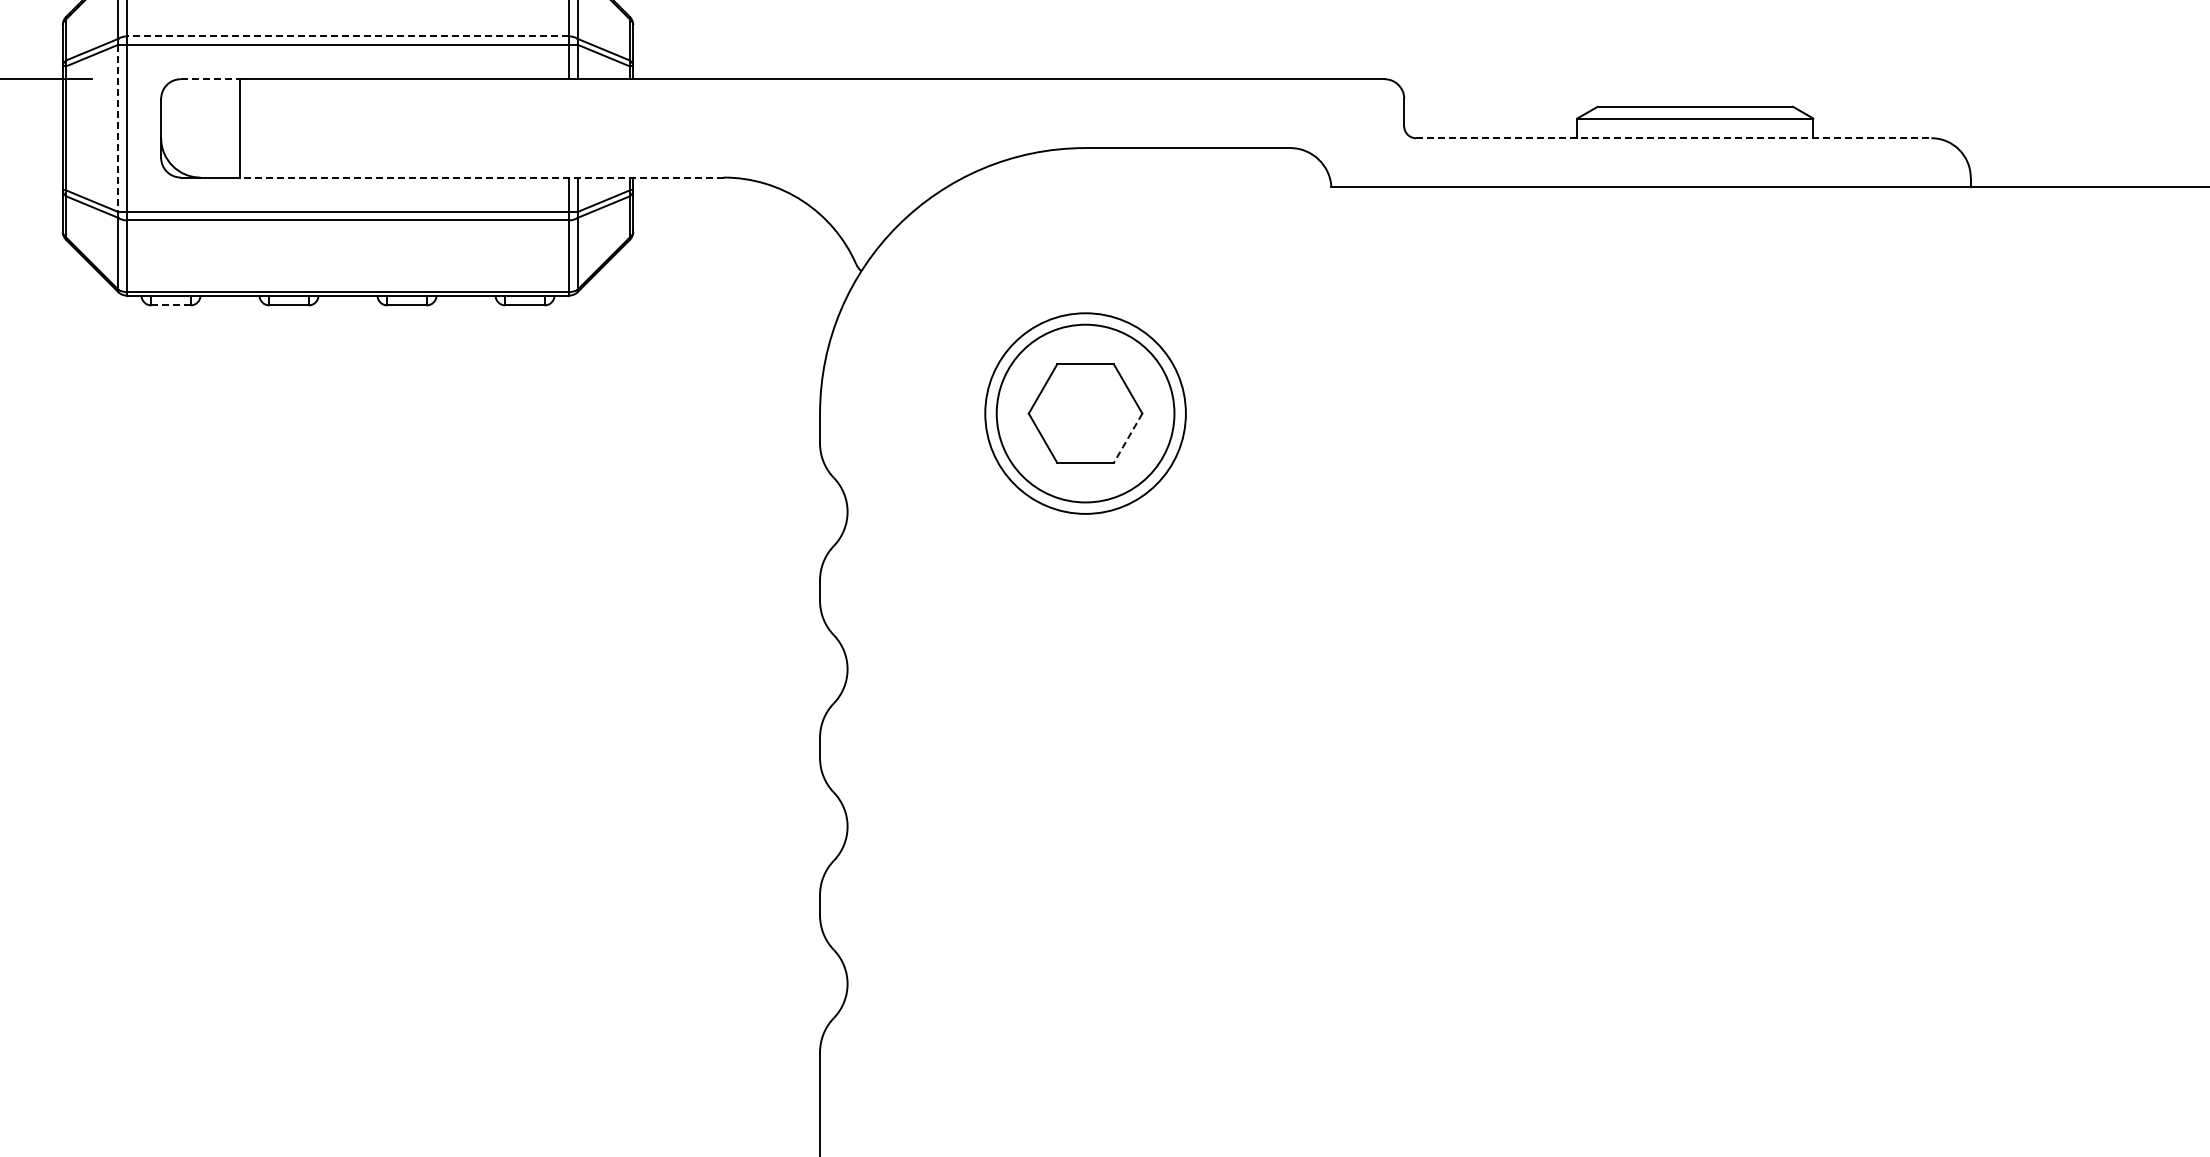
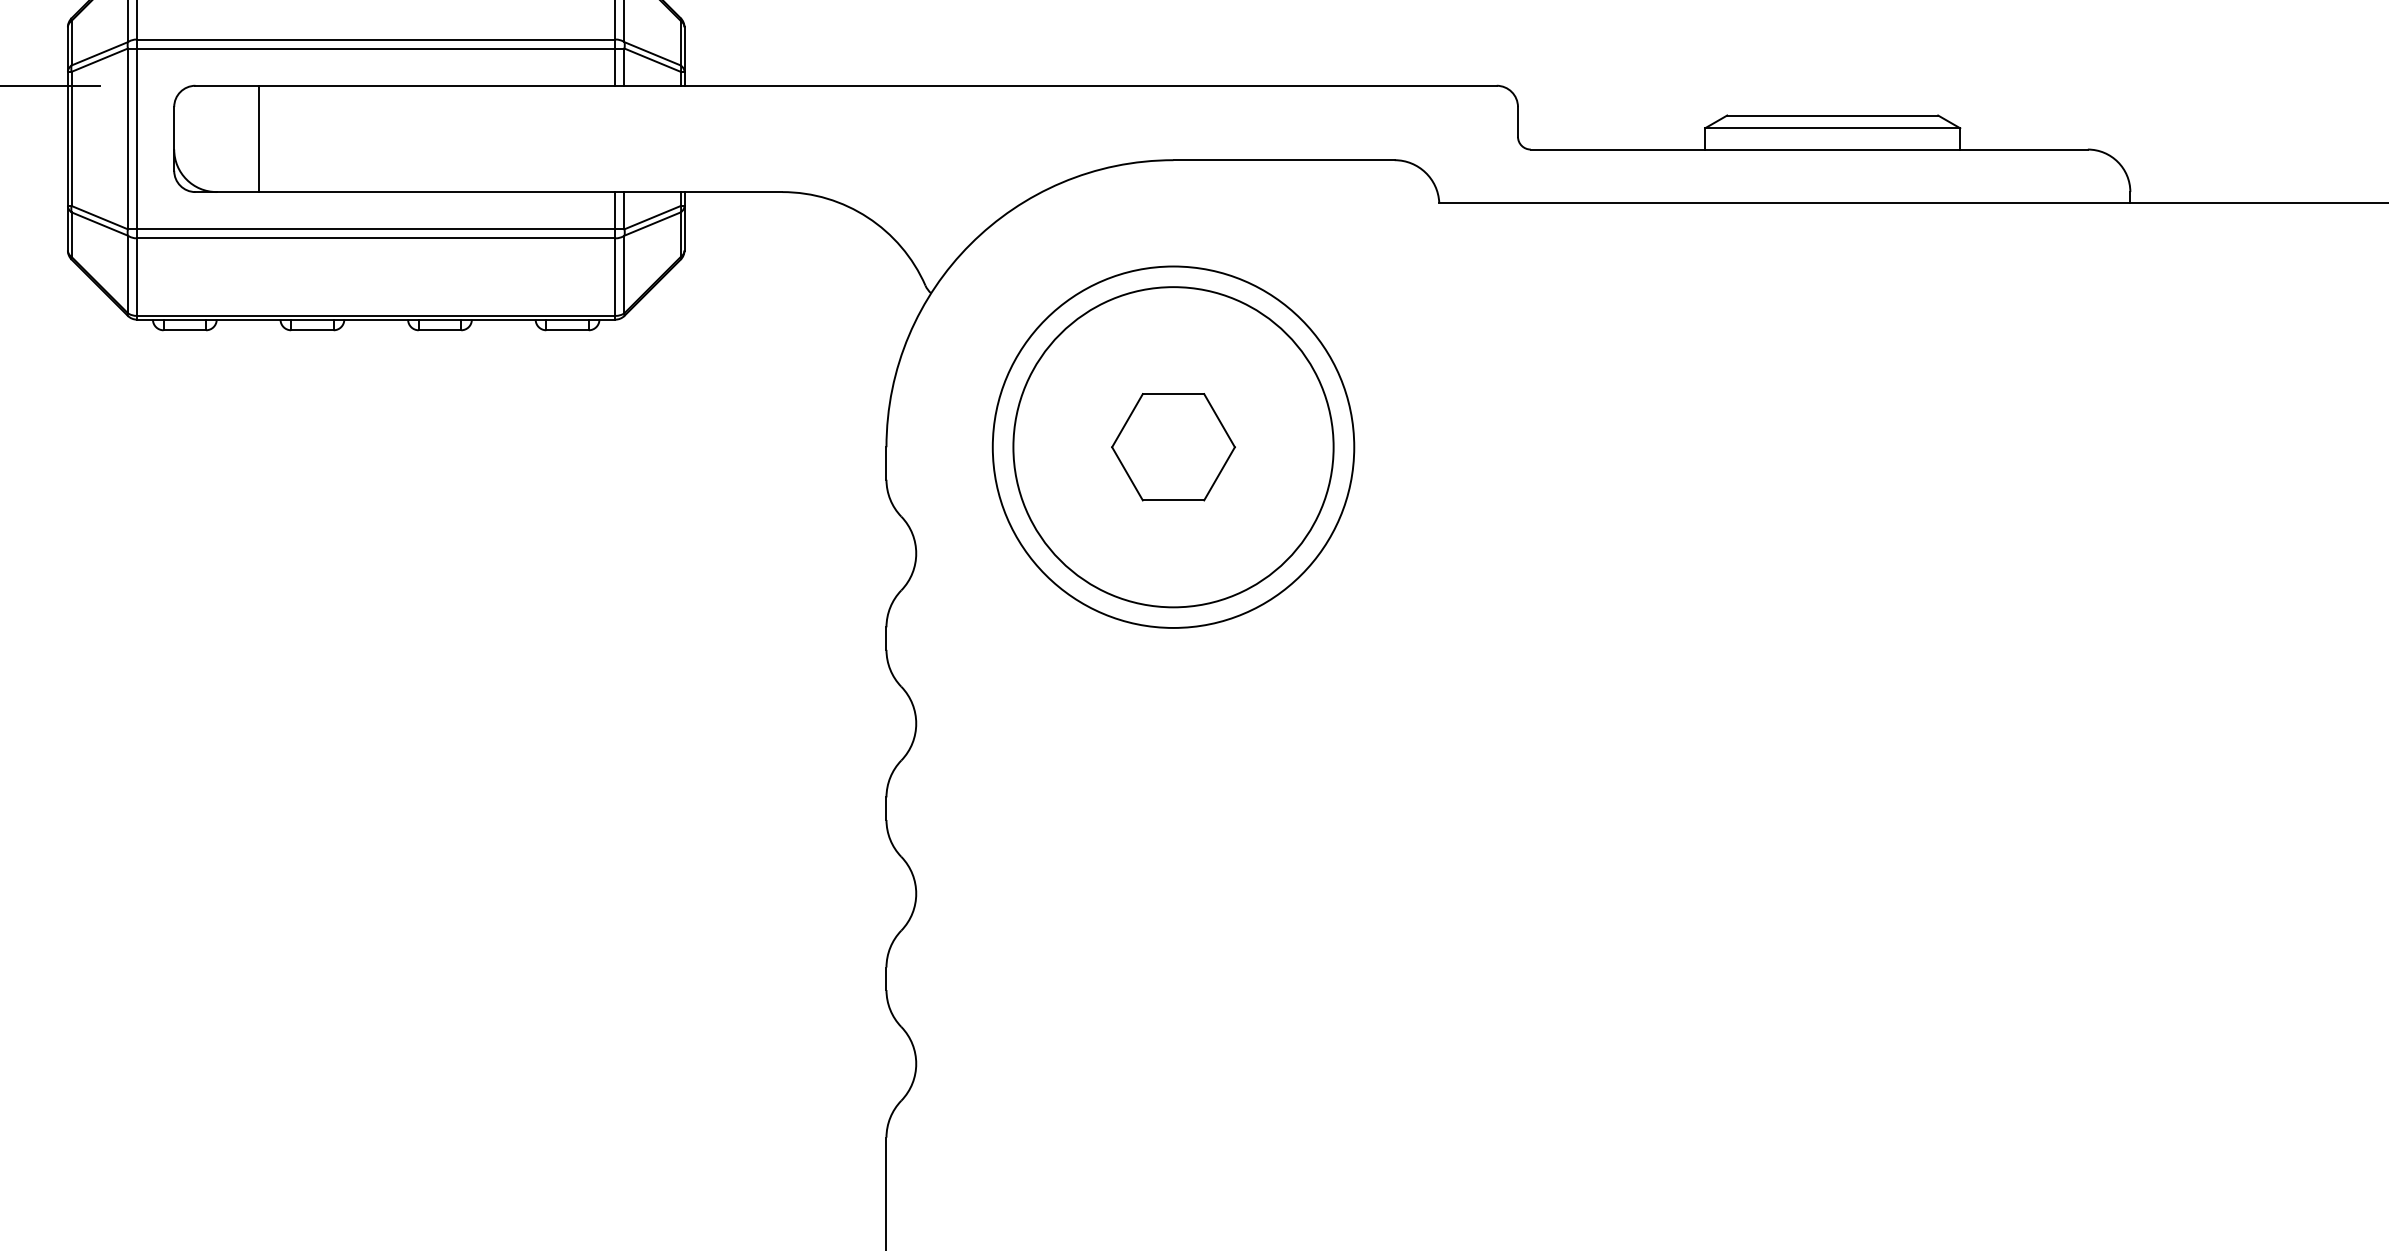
line: (347, 36) -> (375, 39), dashed -> solid
line: (210, 79) -> (227, 86), dashed -> solid
line: (118, 128) -> (128, 139), dashed -> solid
line: (1673, 138) -> (1809, 149), dashed -> solid
line: (481, 177) -> (520, 192), dashed -> solid
line: (171, 305) -> (185, 330), dashed -> solid
circle: (1085, 413) -> (1173, 447), size x1.67
circle: (1085, 413) -> (1173, 447), size x1.67
line: (1127, 438) -> (1218, 474), dashed -> solid

